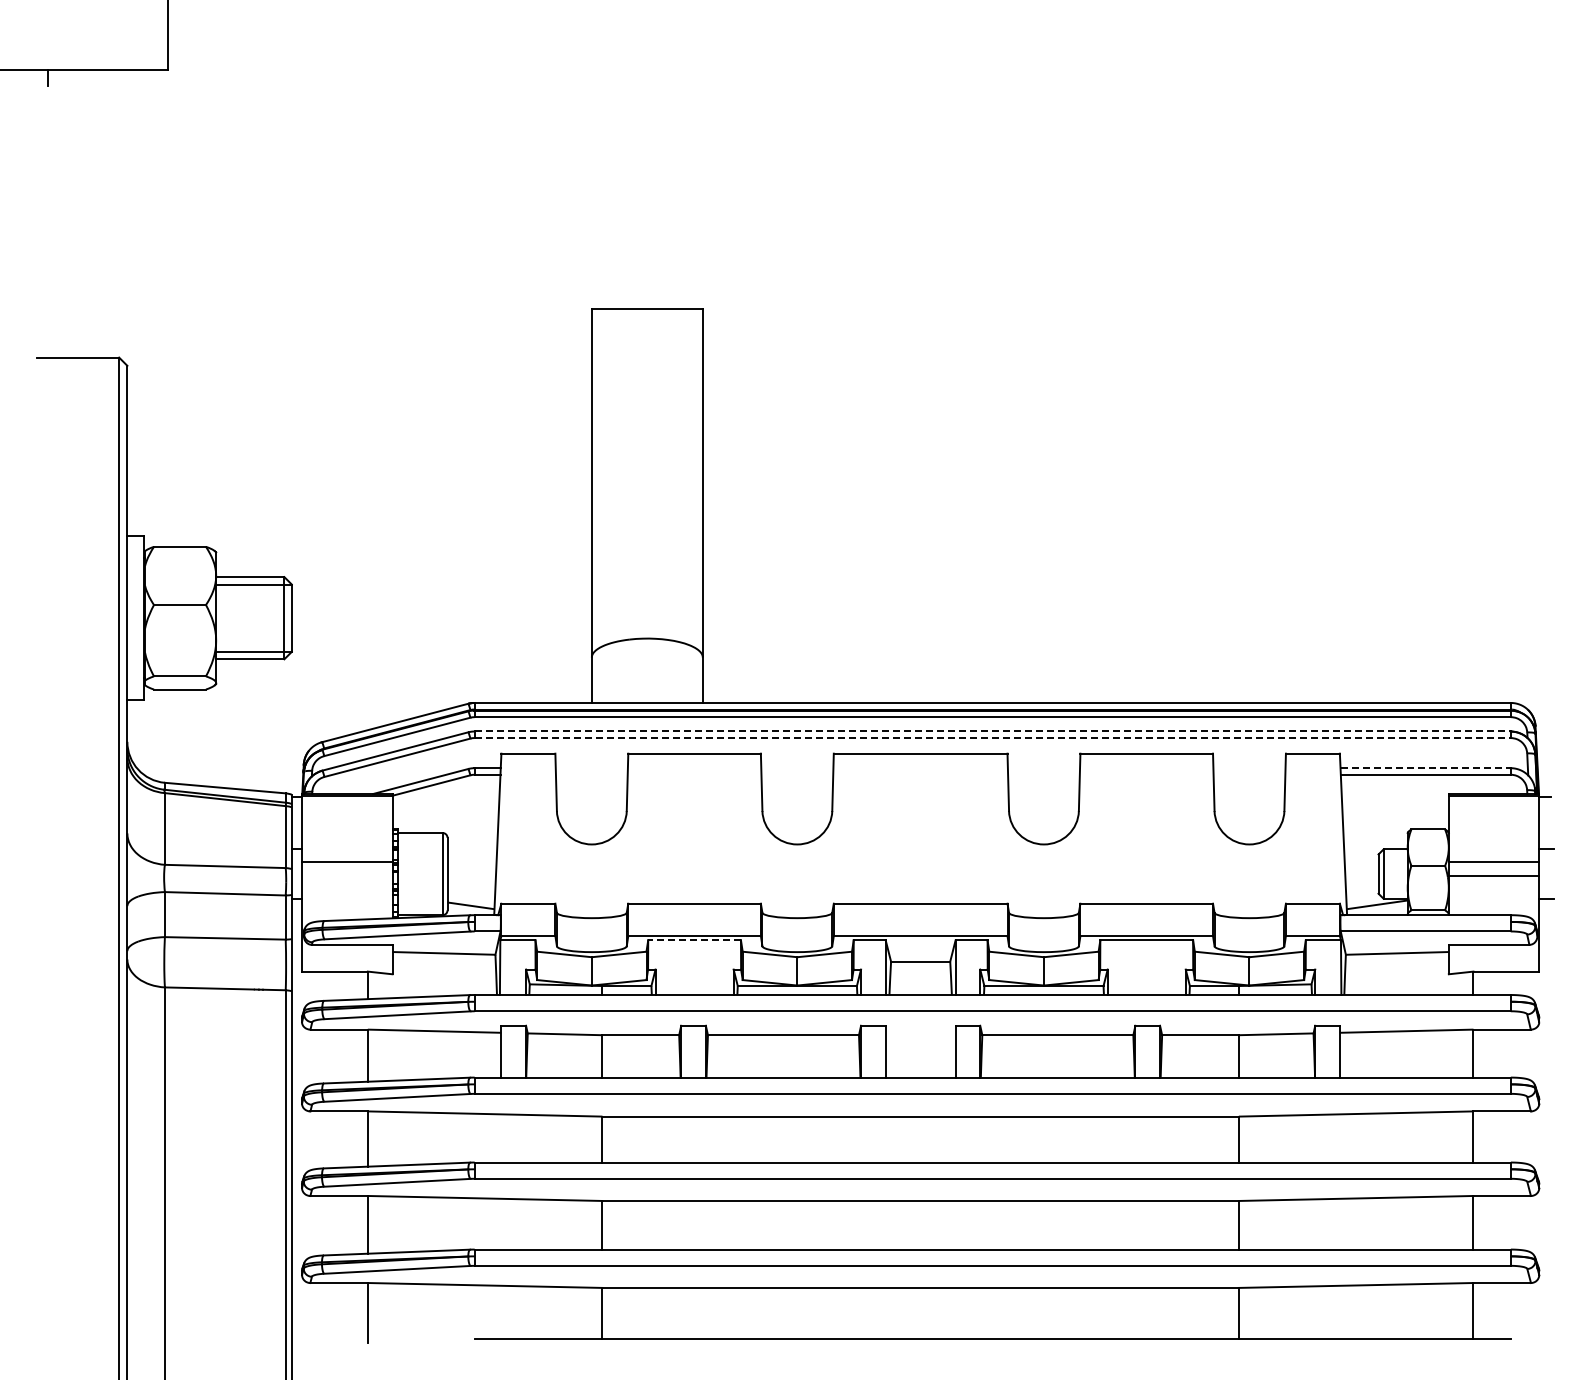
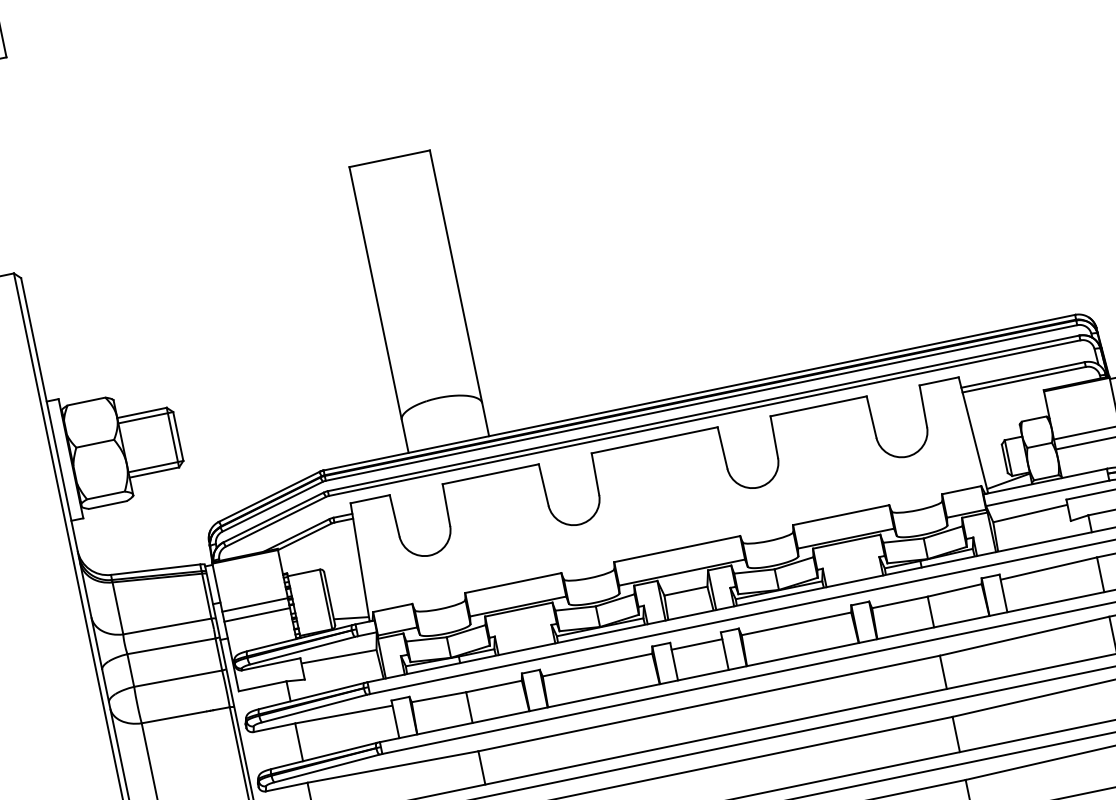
line: (993, 731) -> (704, 413), dashed -> solid
line: (993, 738) -> (705, 418), dashed -> solid
line: (1426, 768) -> (1023, 375), dashed -> solid
line: (347, 875) -> (257, 614), added
line: (694, 940) -> (518, 609), dashed -> solid
line: (920, 1035) -> (696, 644), added

